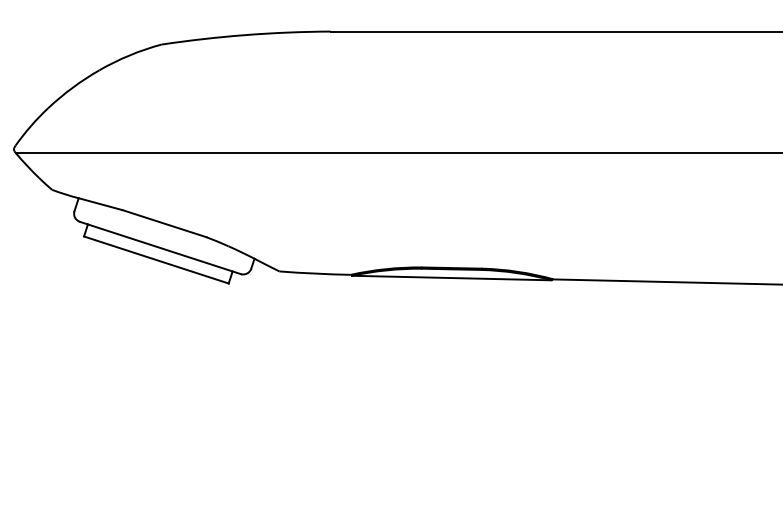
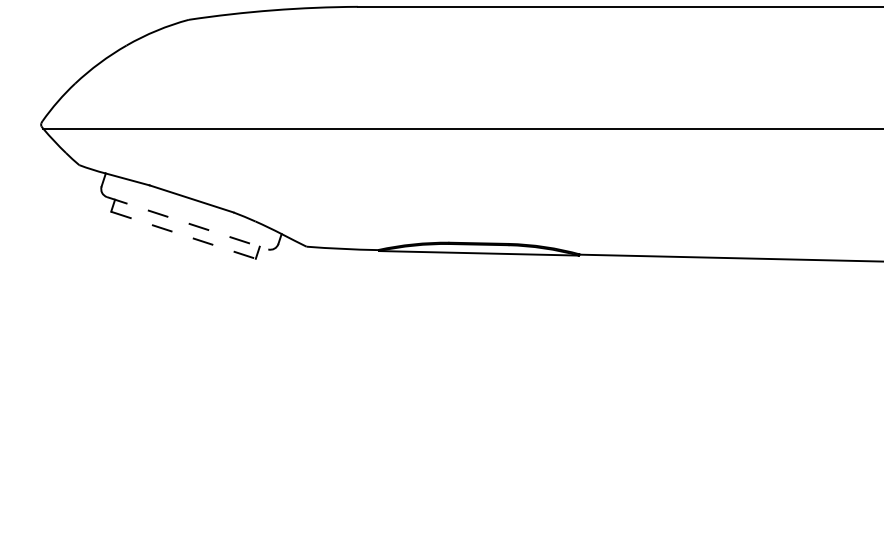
line: (160, 248) -> (187, 223), solid -> dashed
line: (156, 260) -> (183, 235), solid -> dashed

